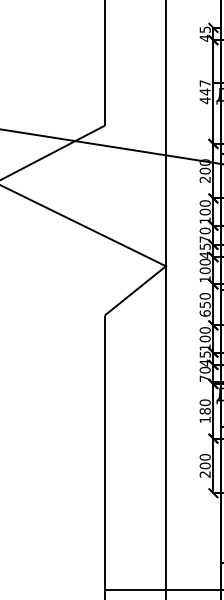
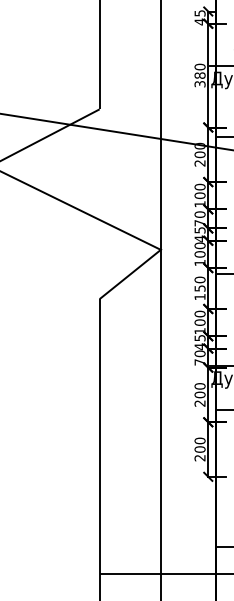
text: (204, 91) -> (199, 75), 447 -> 380
text: (204, 312) -> (199, 296), 650 -> 150
text: (204, 414) -> (199, 398), 180 -> 200

